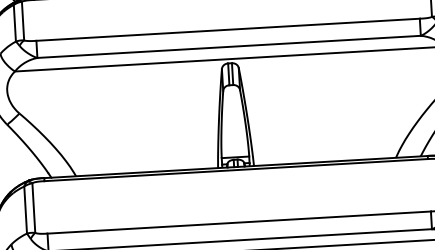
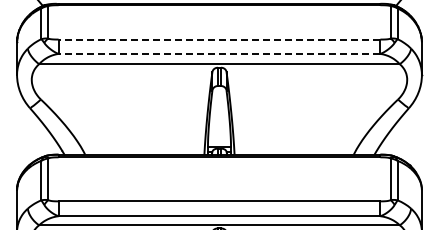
line: (228, 29) -> (219, 39), solid -> dashed
line: (229, 46) -> (219, 53), solid -> dashed

